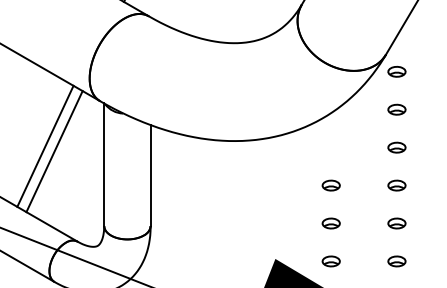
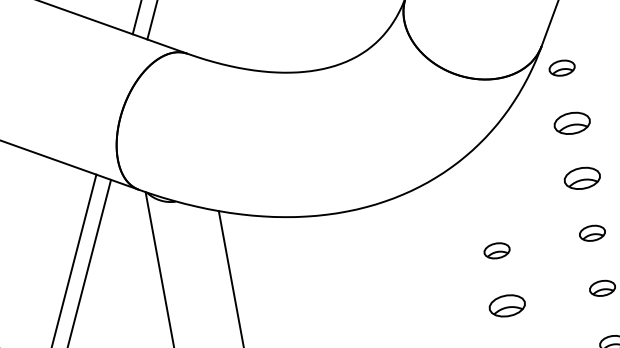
part: (396, 109) -> (571, 122), size x1.4
part: (396, 147) -> (581, 178), size x1.4
part: (330, 223) -> (506, 306), size x1.4

